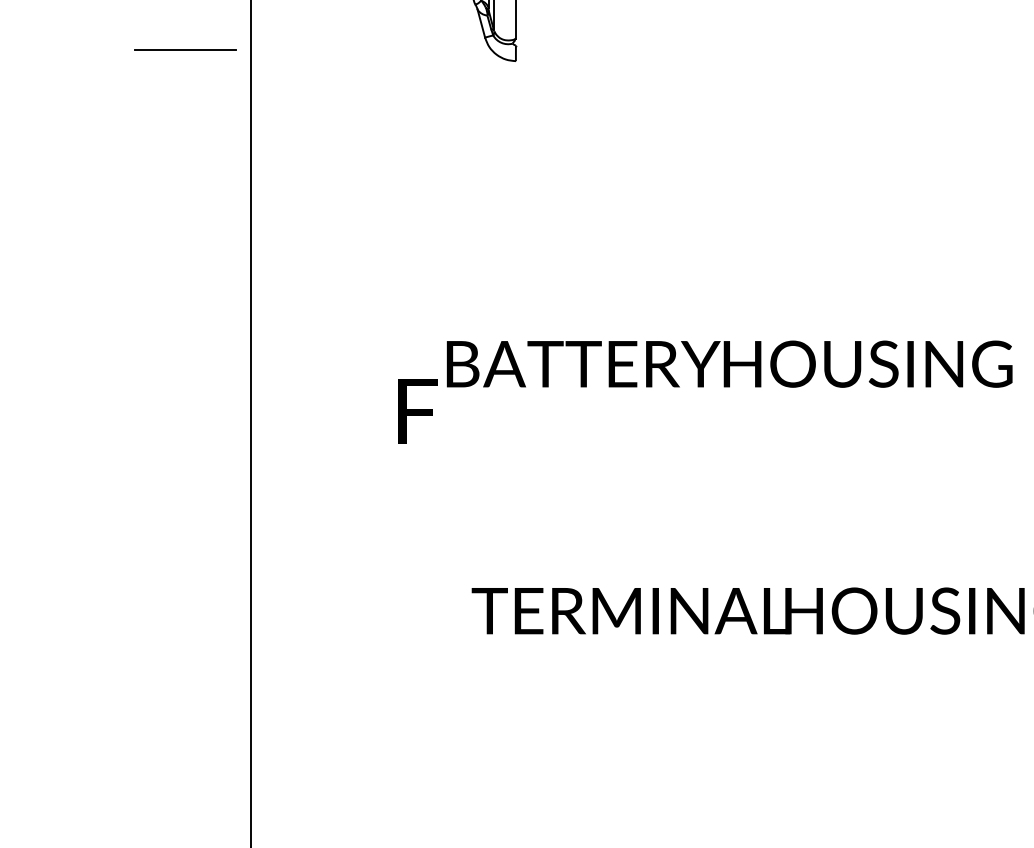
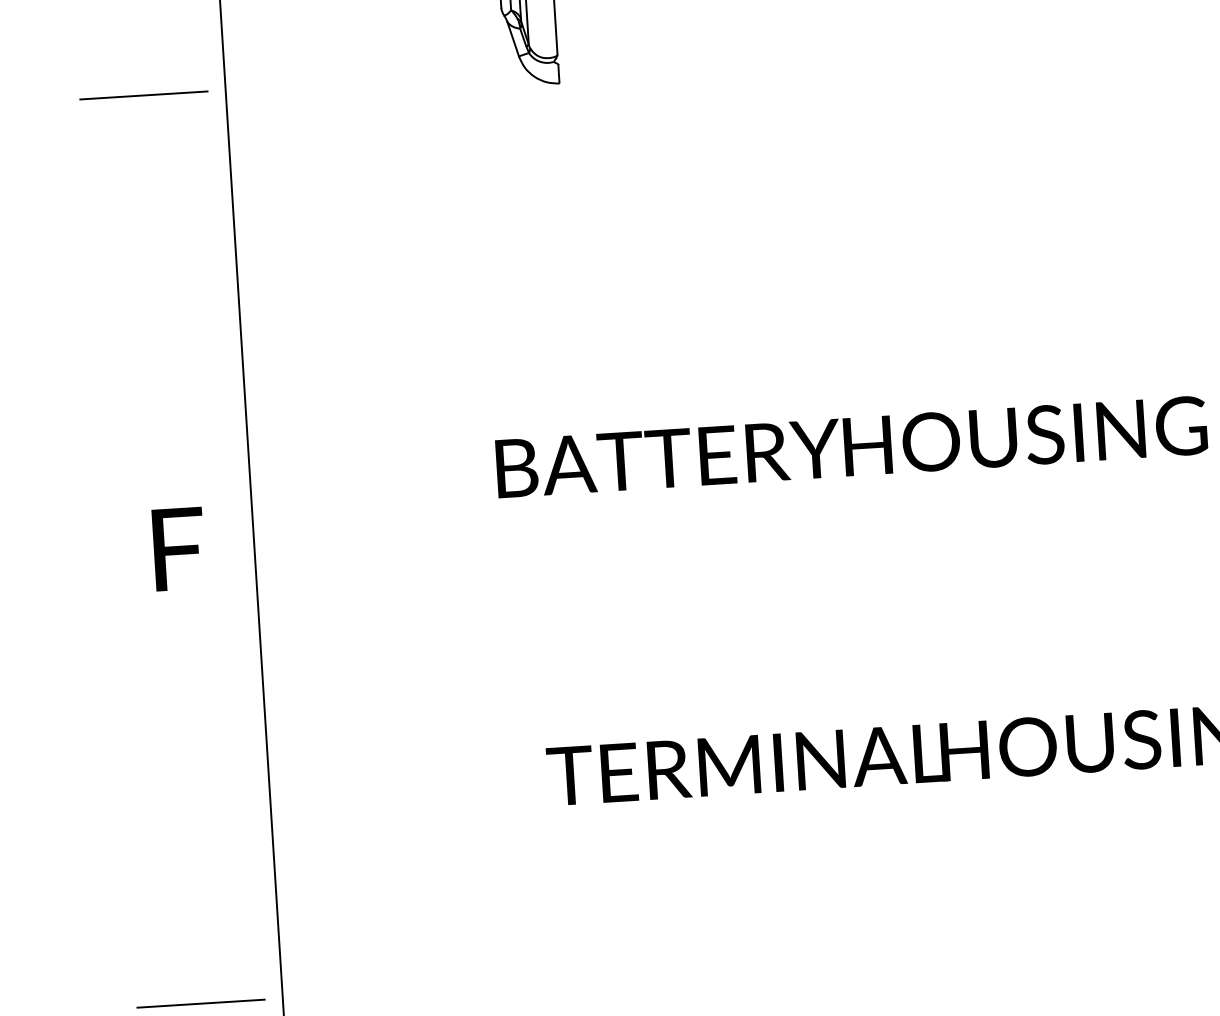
text: (417, 411) -> (178, 548), moved
line: (185, 773) -> (201, 1003), added

